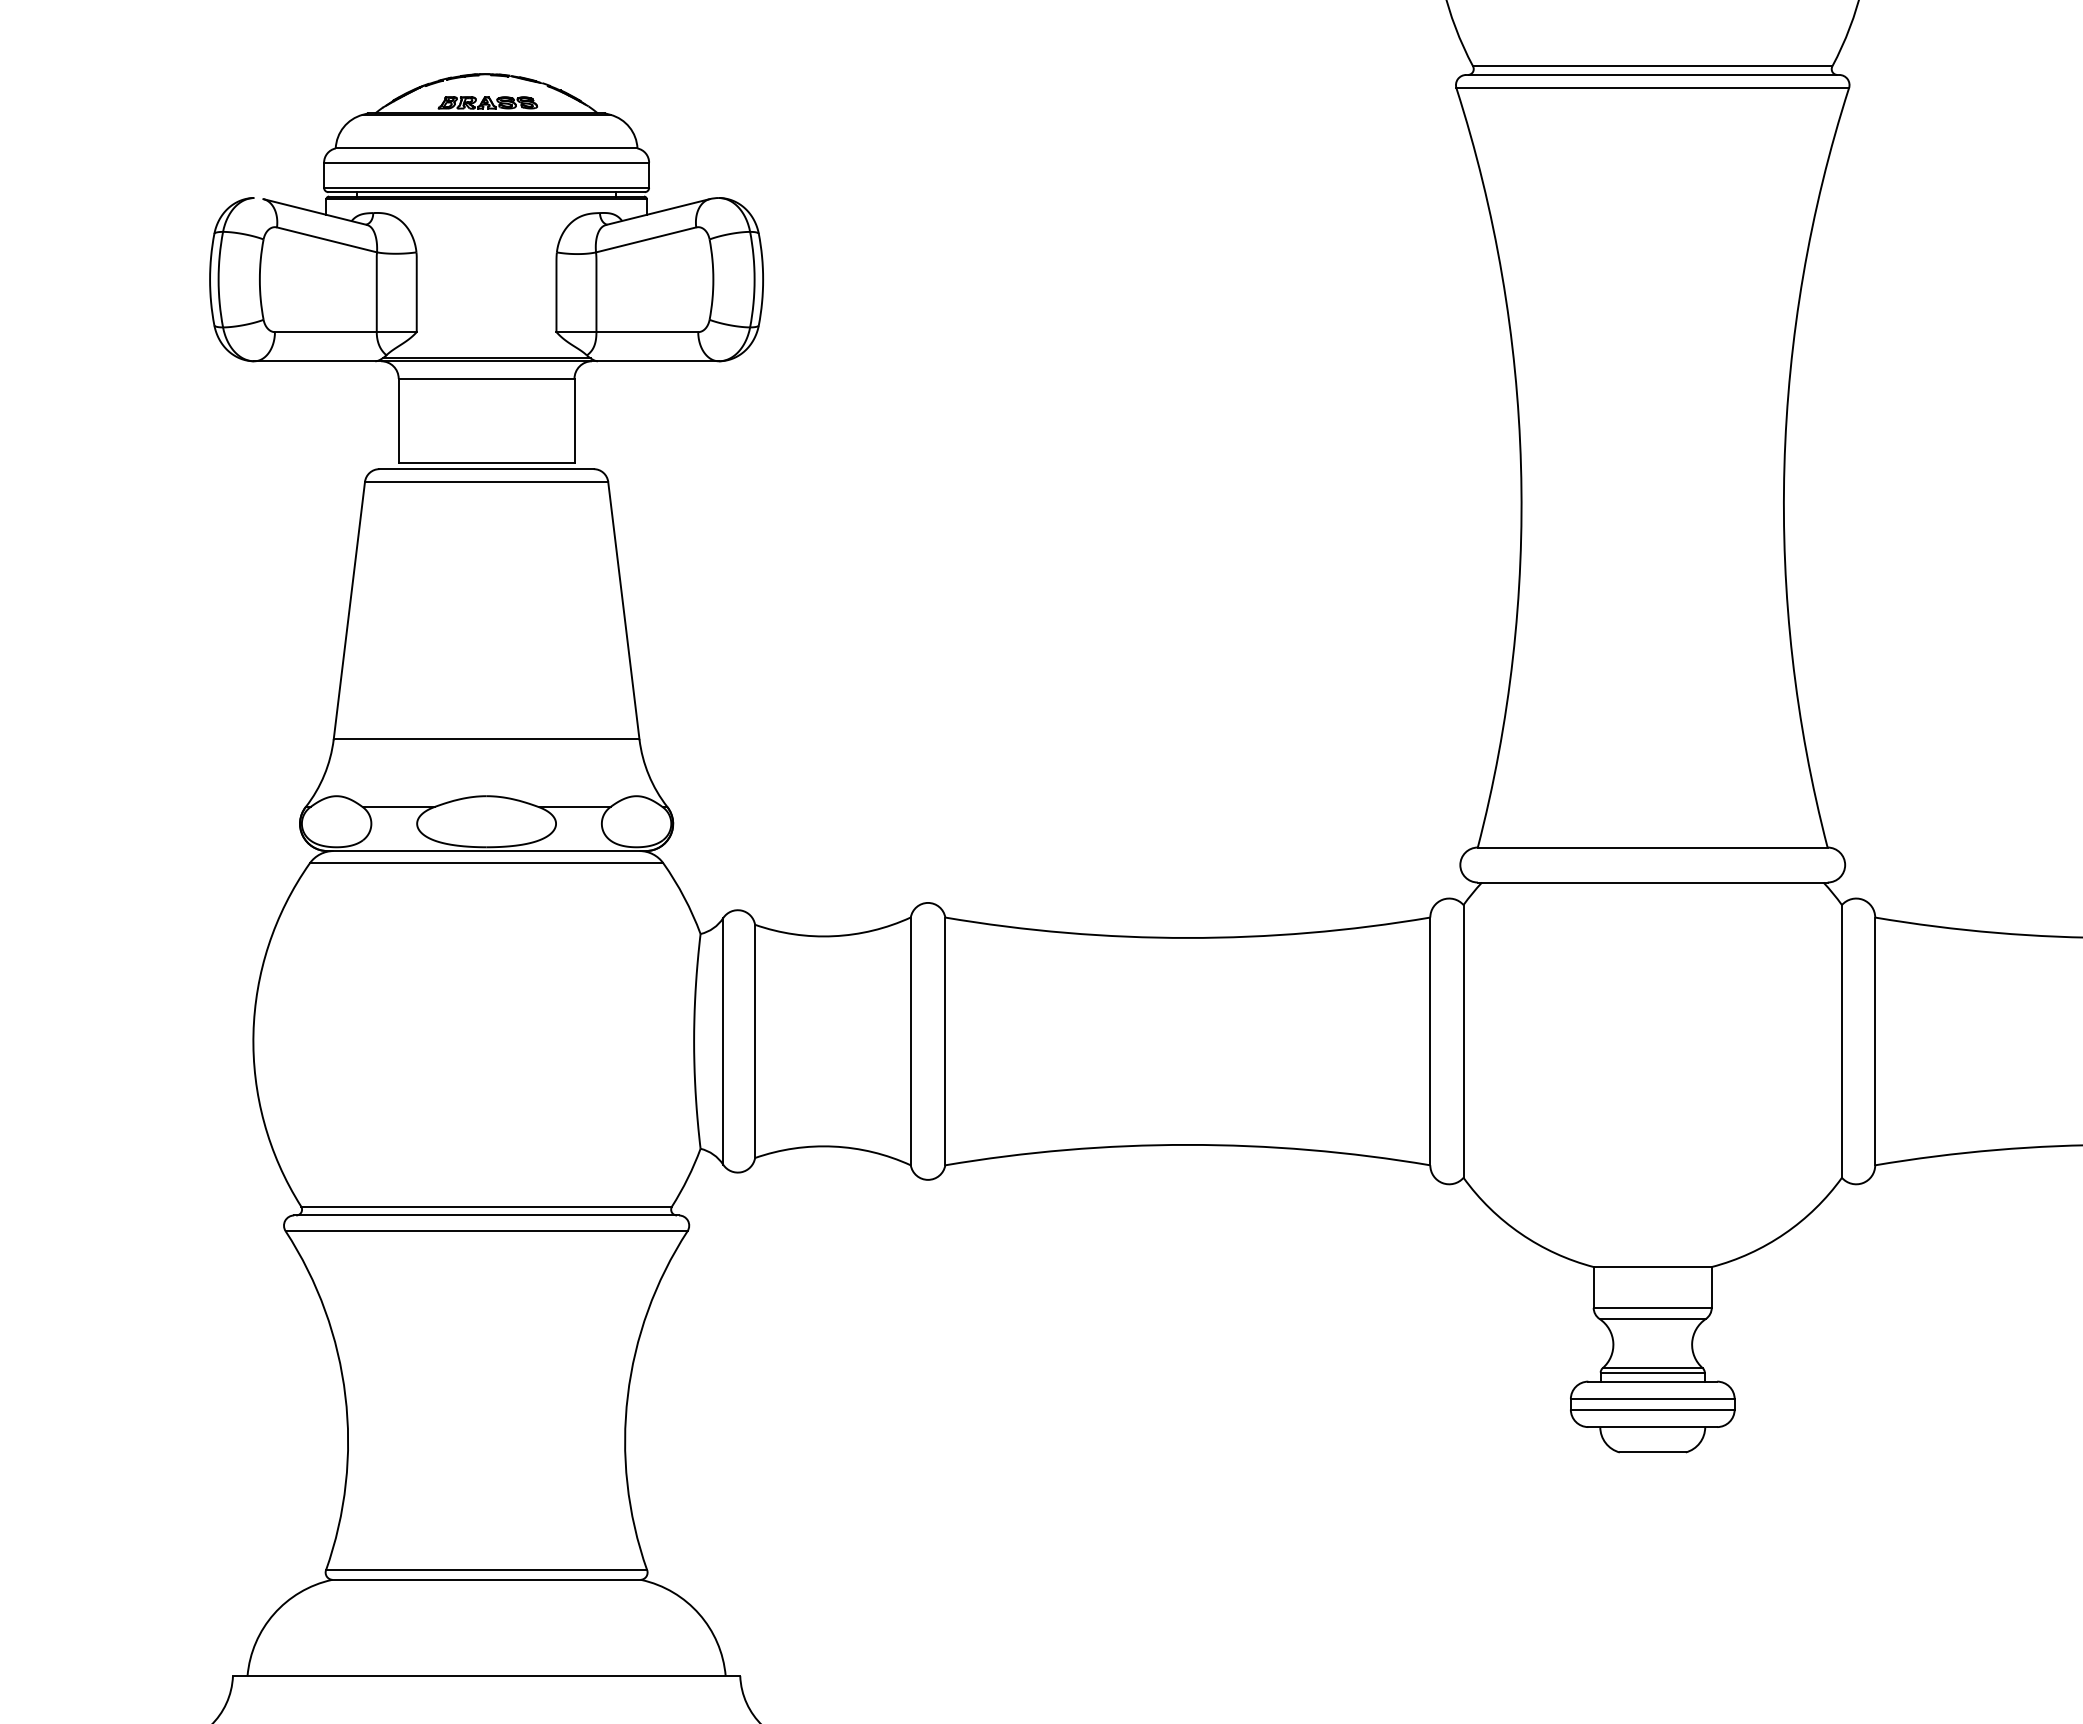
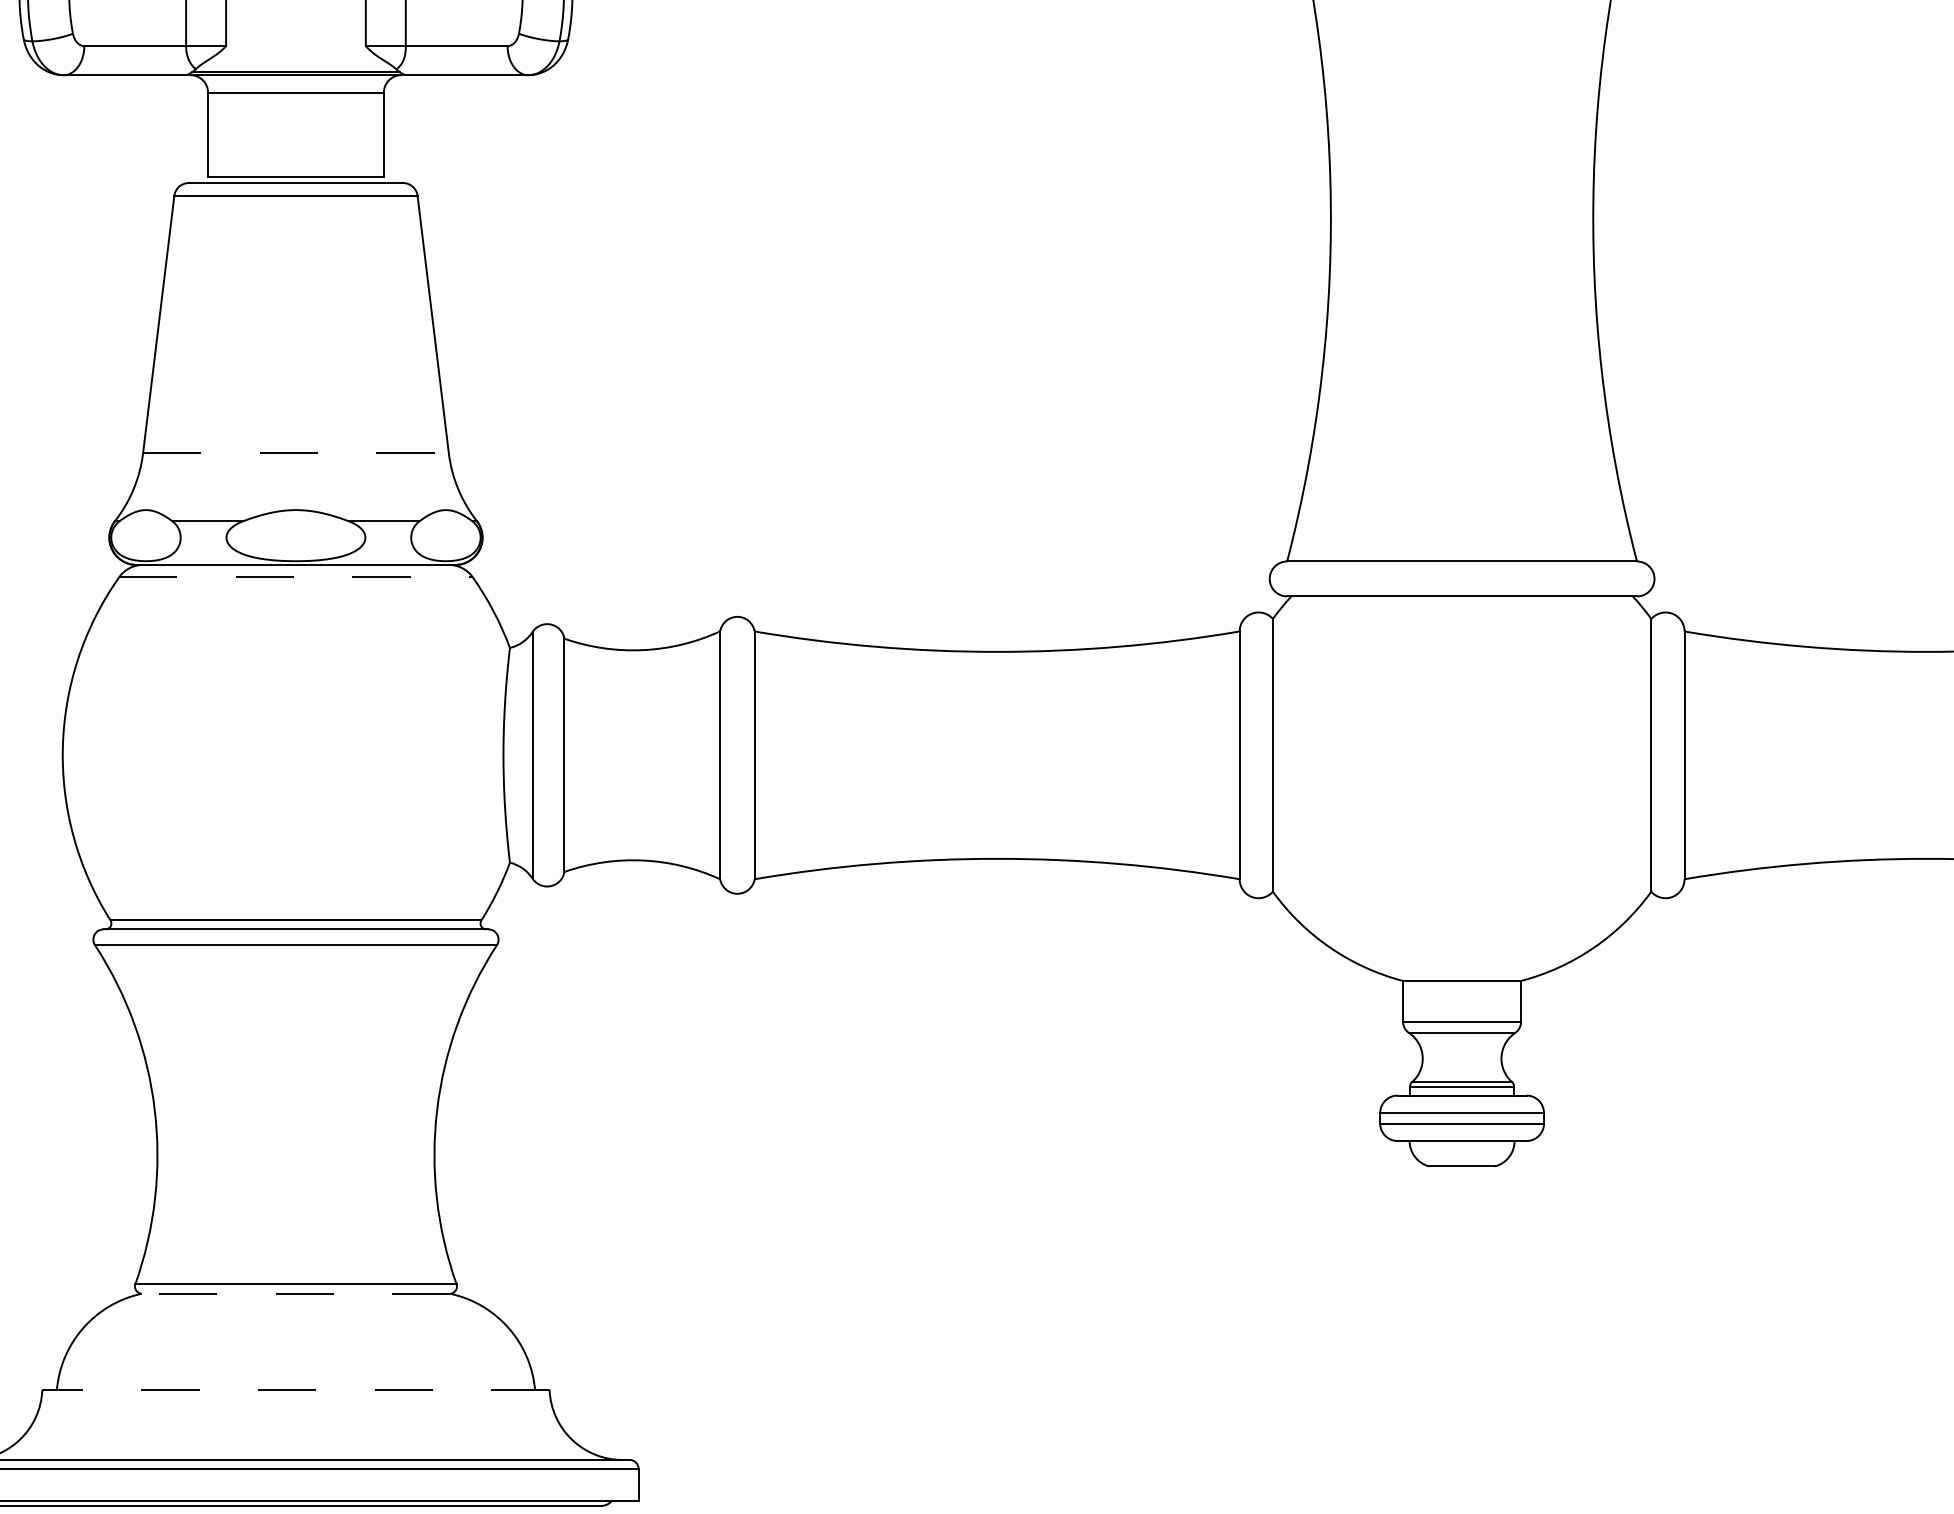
line: (486, 739) -> (295, 453), solid -> dashed
line: (486, 863) -> (295, 577), solid -> dashed
line: (486, 1579) -> (295, 1293), solid -> dashed
line: (486, 1676) -> (295, 1390), solid -> dashed

